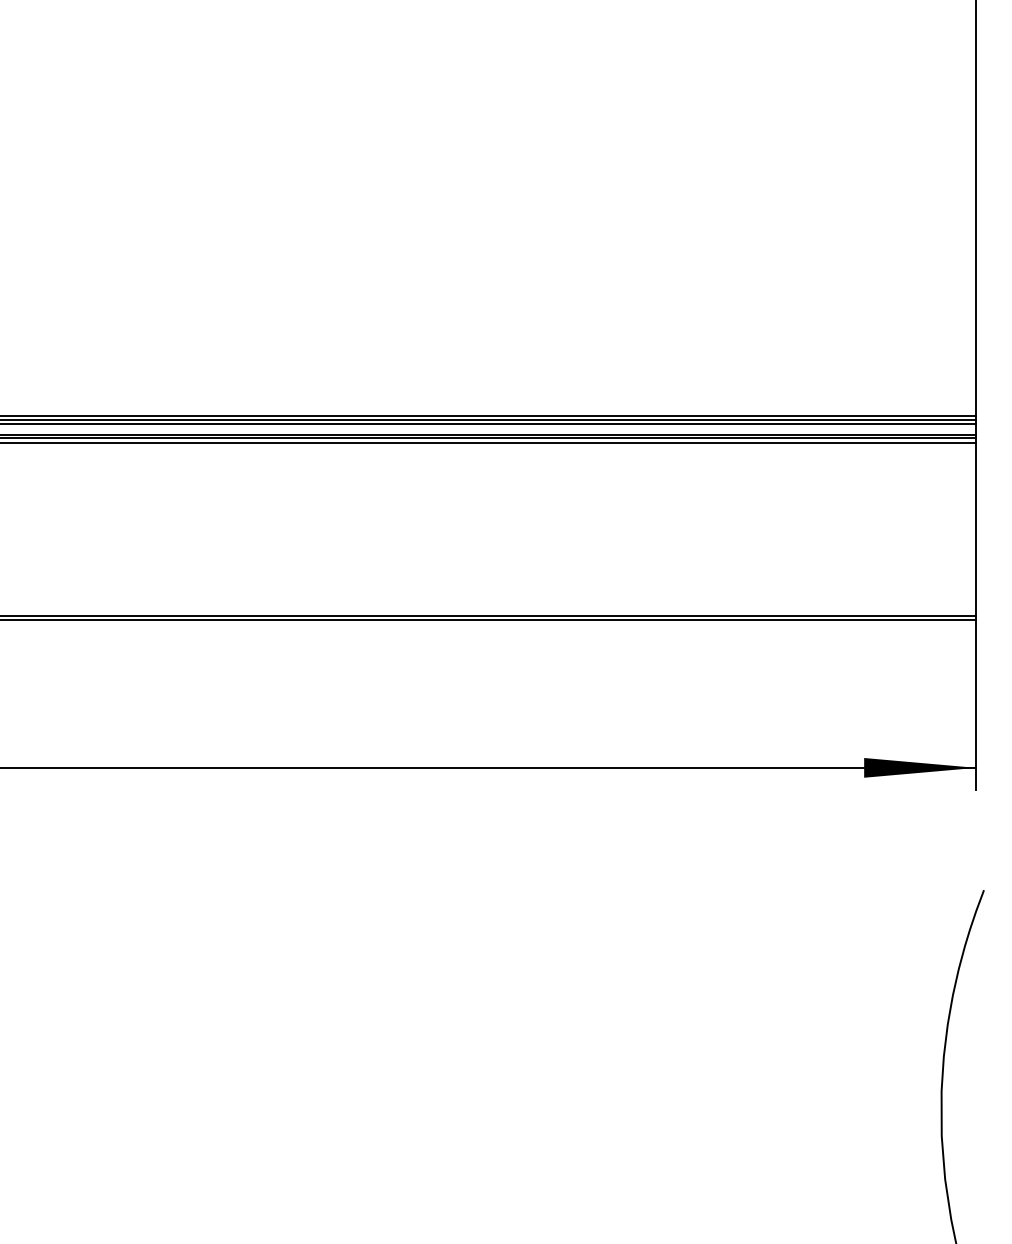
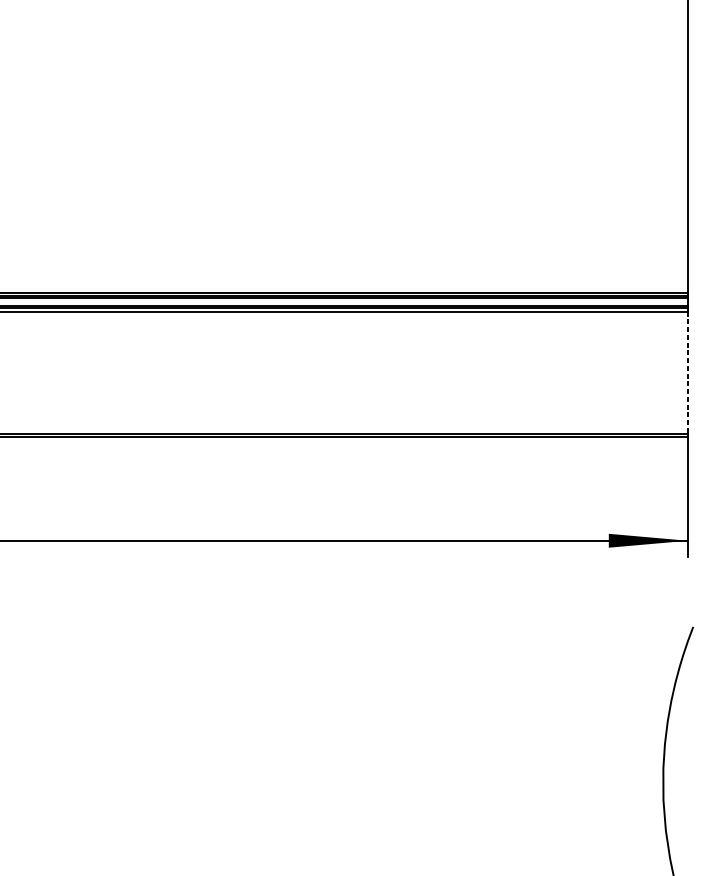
line: (976, 529) -> (687, 372), solid -> dashed

